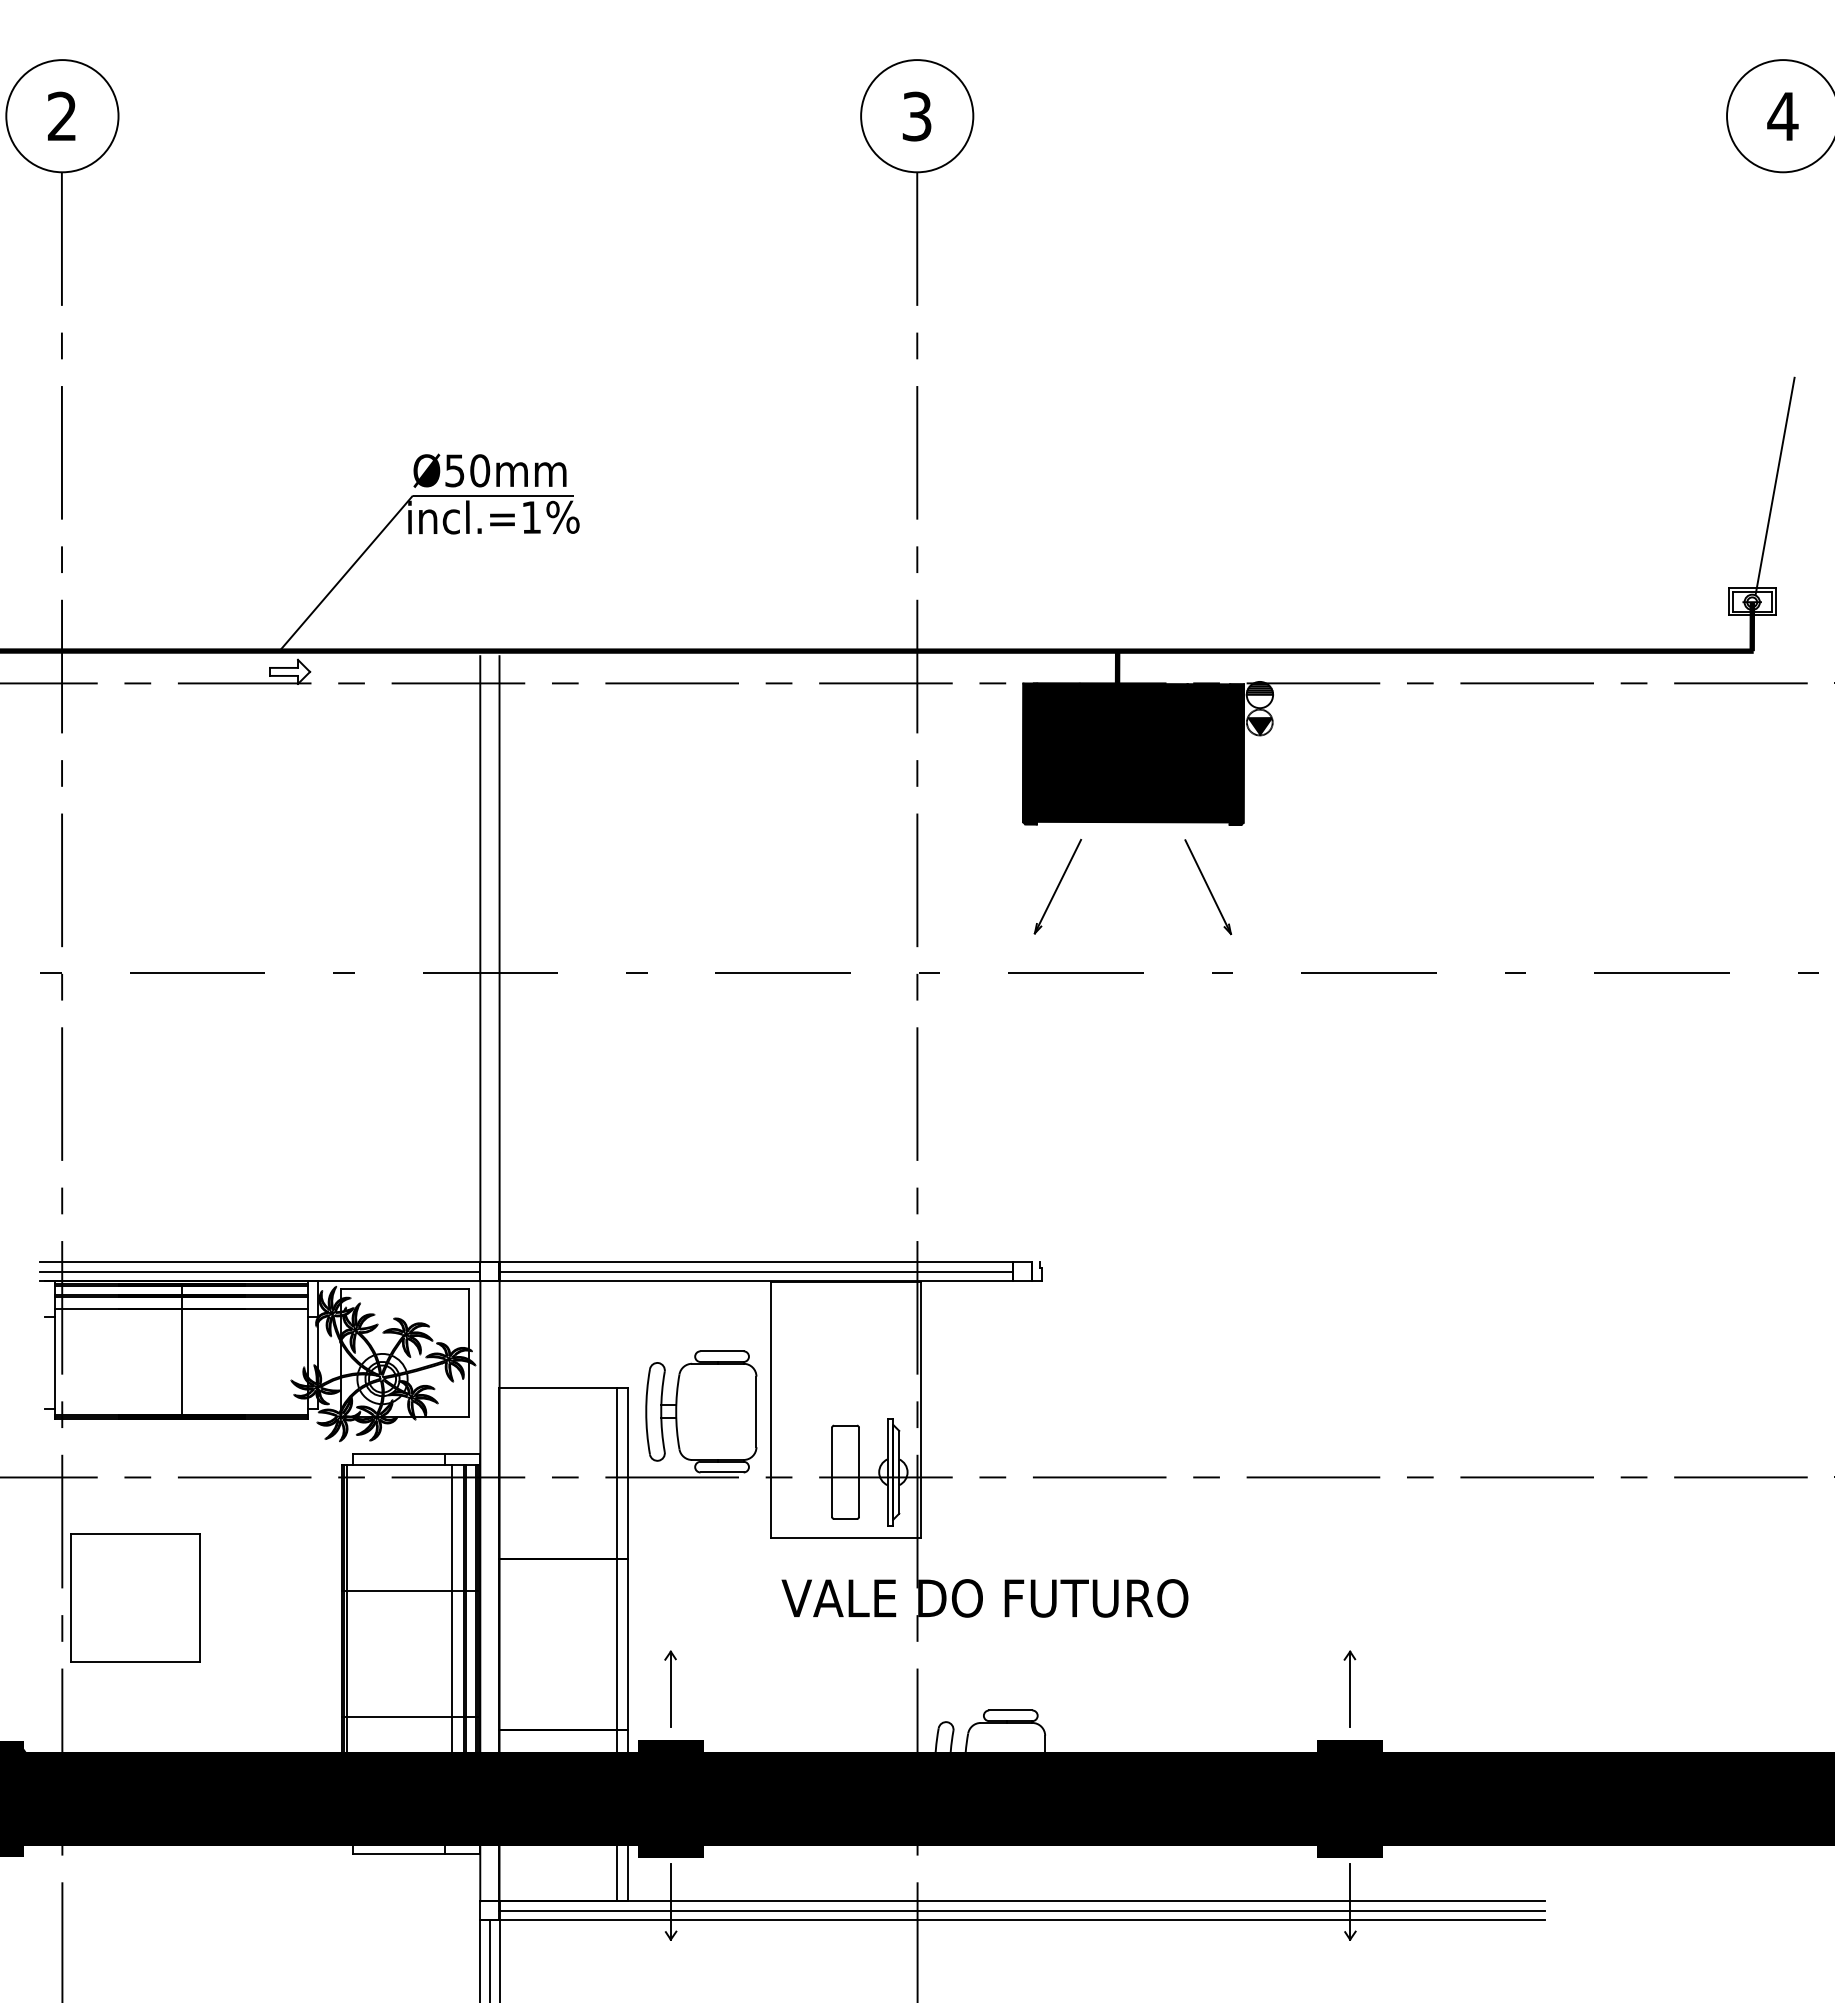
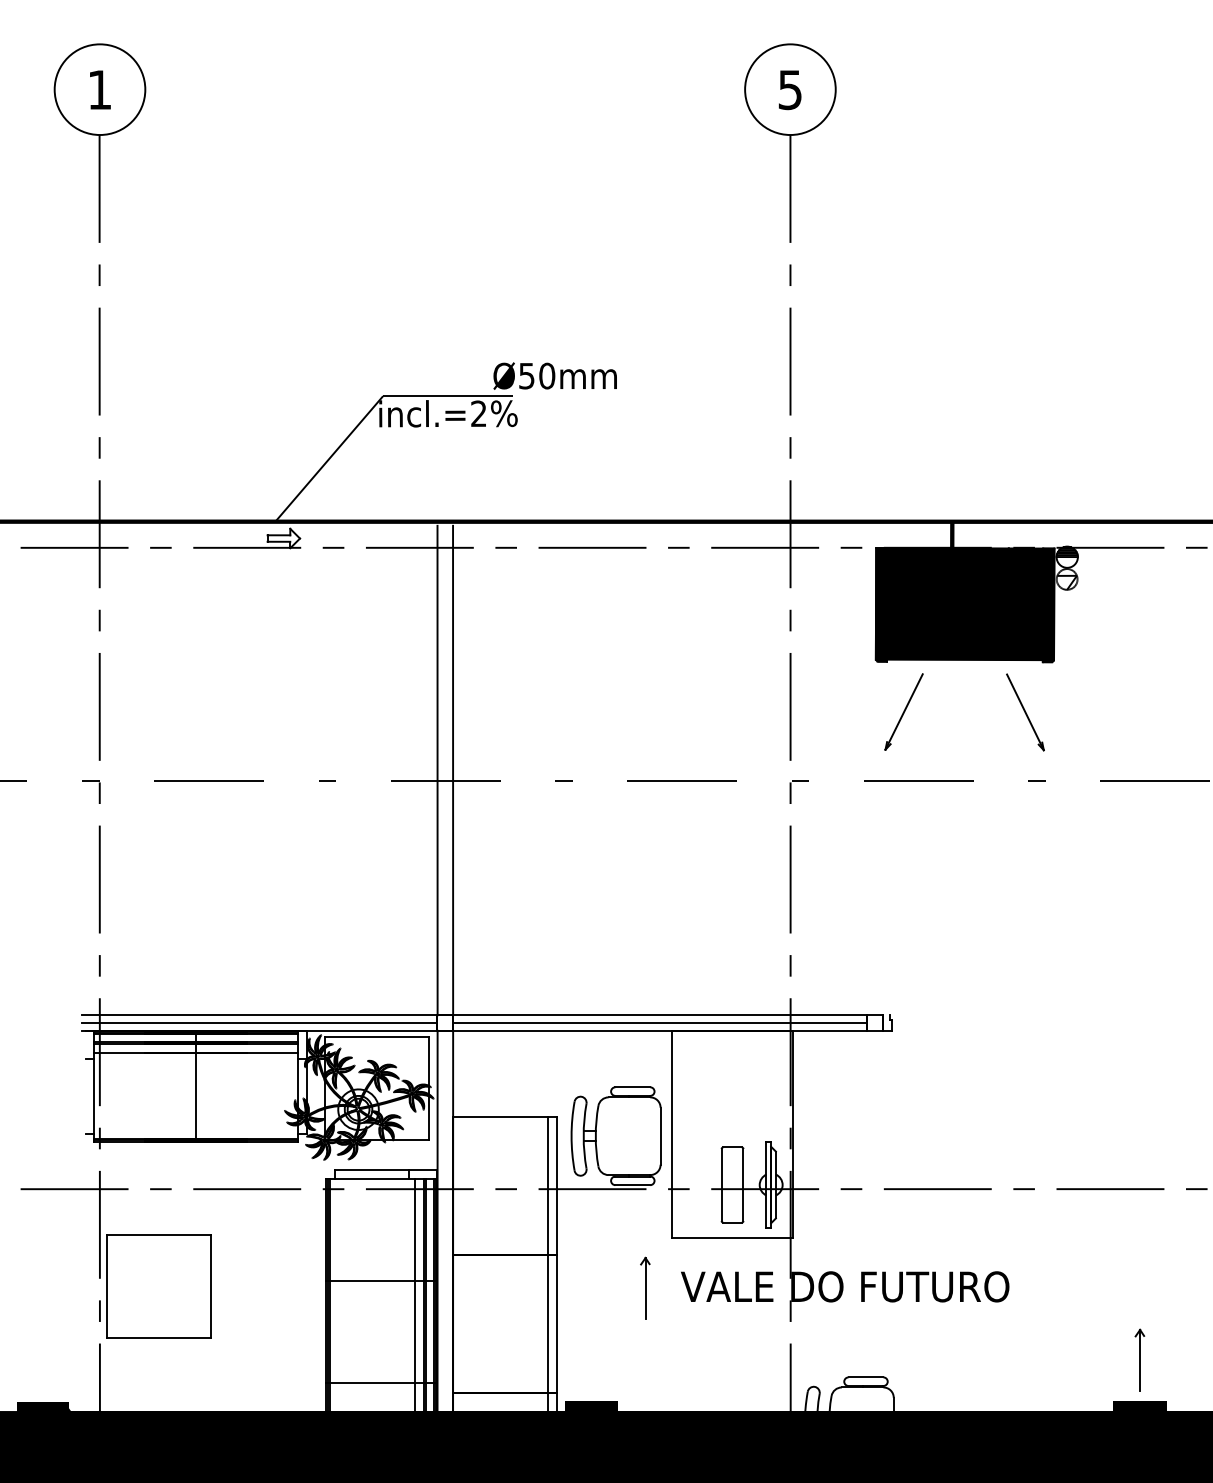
text: (61, 115) -> (99, 89), 2 -> 1
text: (917, 115) -> (790, 89), 3 -> 5
text: (489, 470) -> (554, 375), moved
text: (531, 517) -> (478, 413), incl.=1%%% -> incl.=2%%%
fill: (1259, 726) -> (1066, 582), removed
part: (670, 1688) -> (645, 1287), moved

